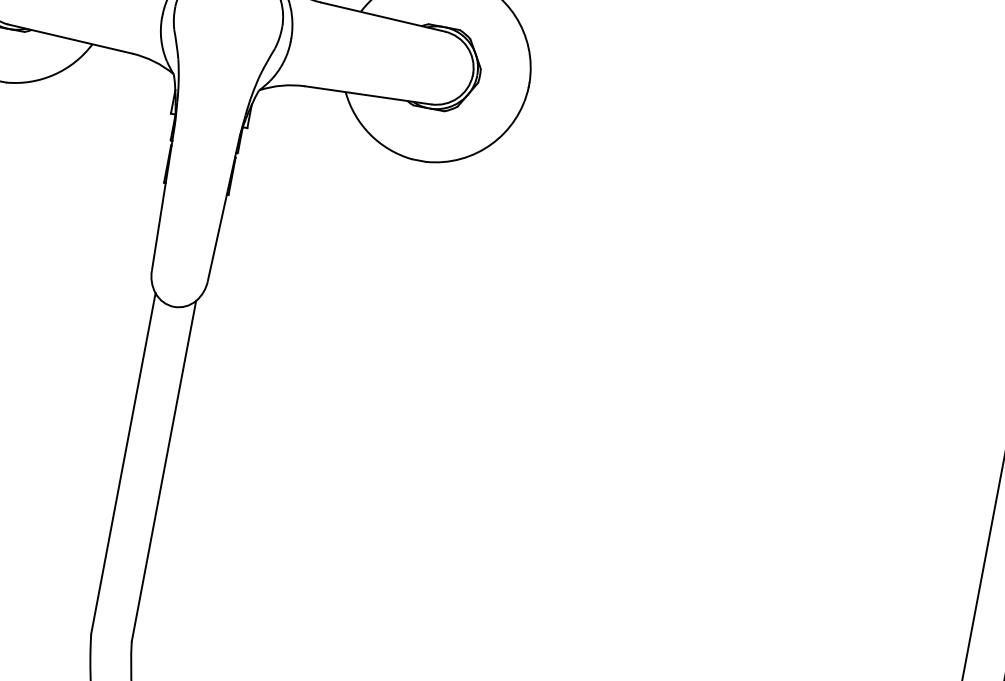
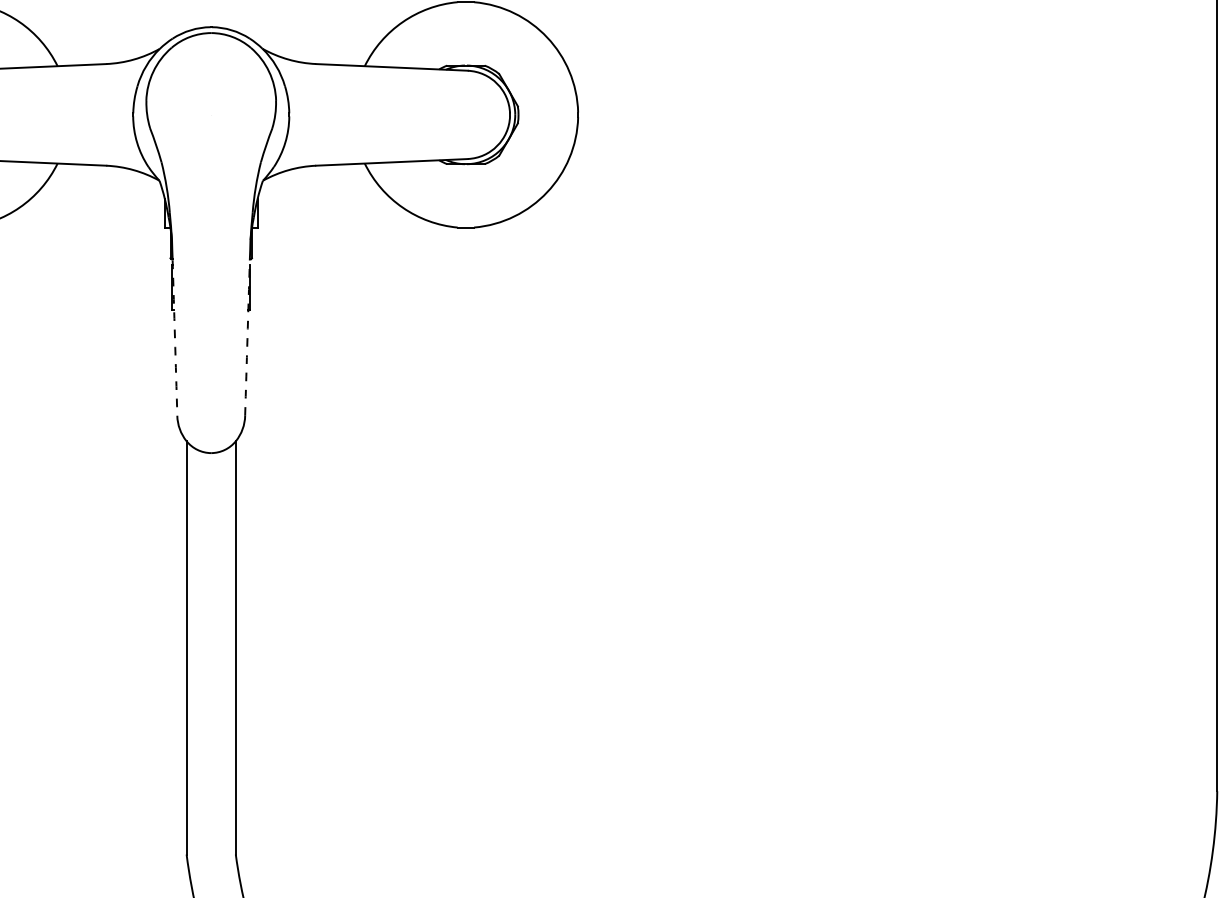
arc: (162, 206) -> (175, 338), solid -> dashed
arc: (221, 218) -> (247, 338), solid -> dashed

